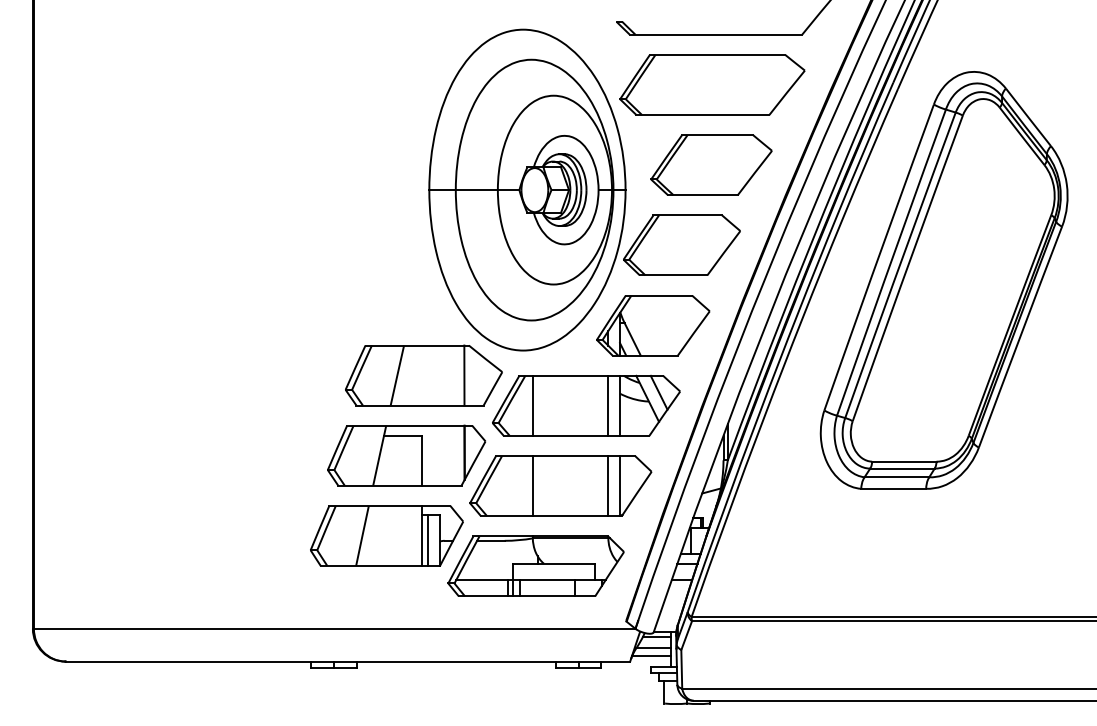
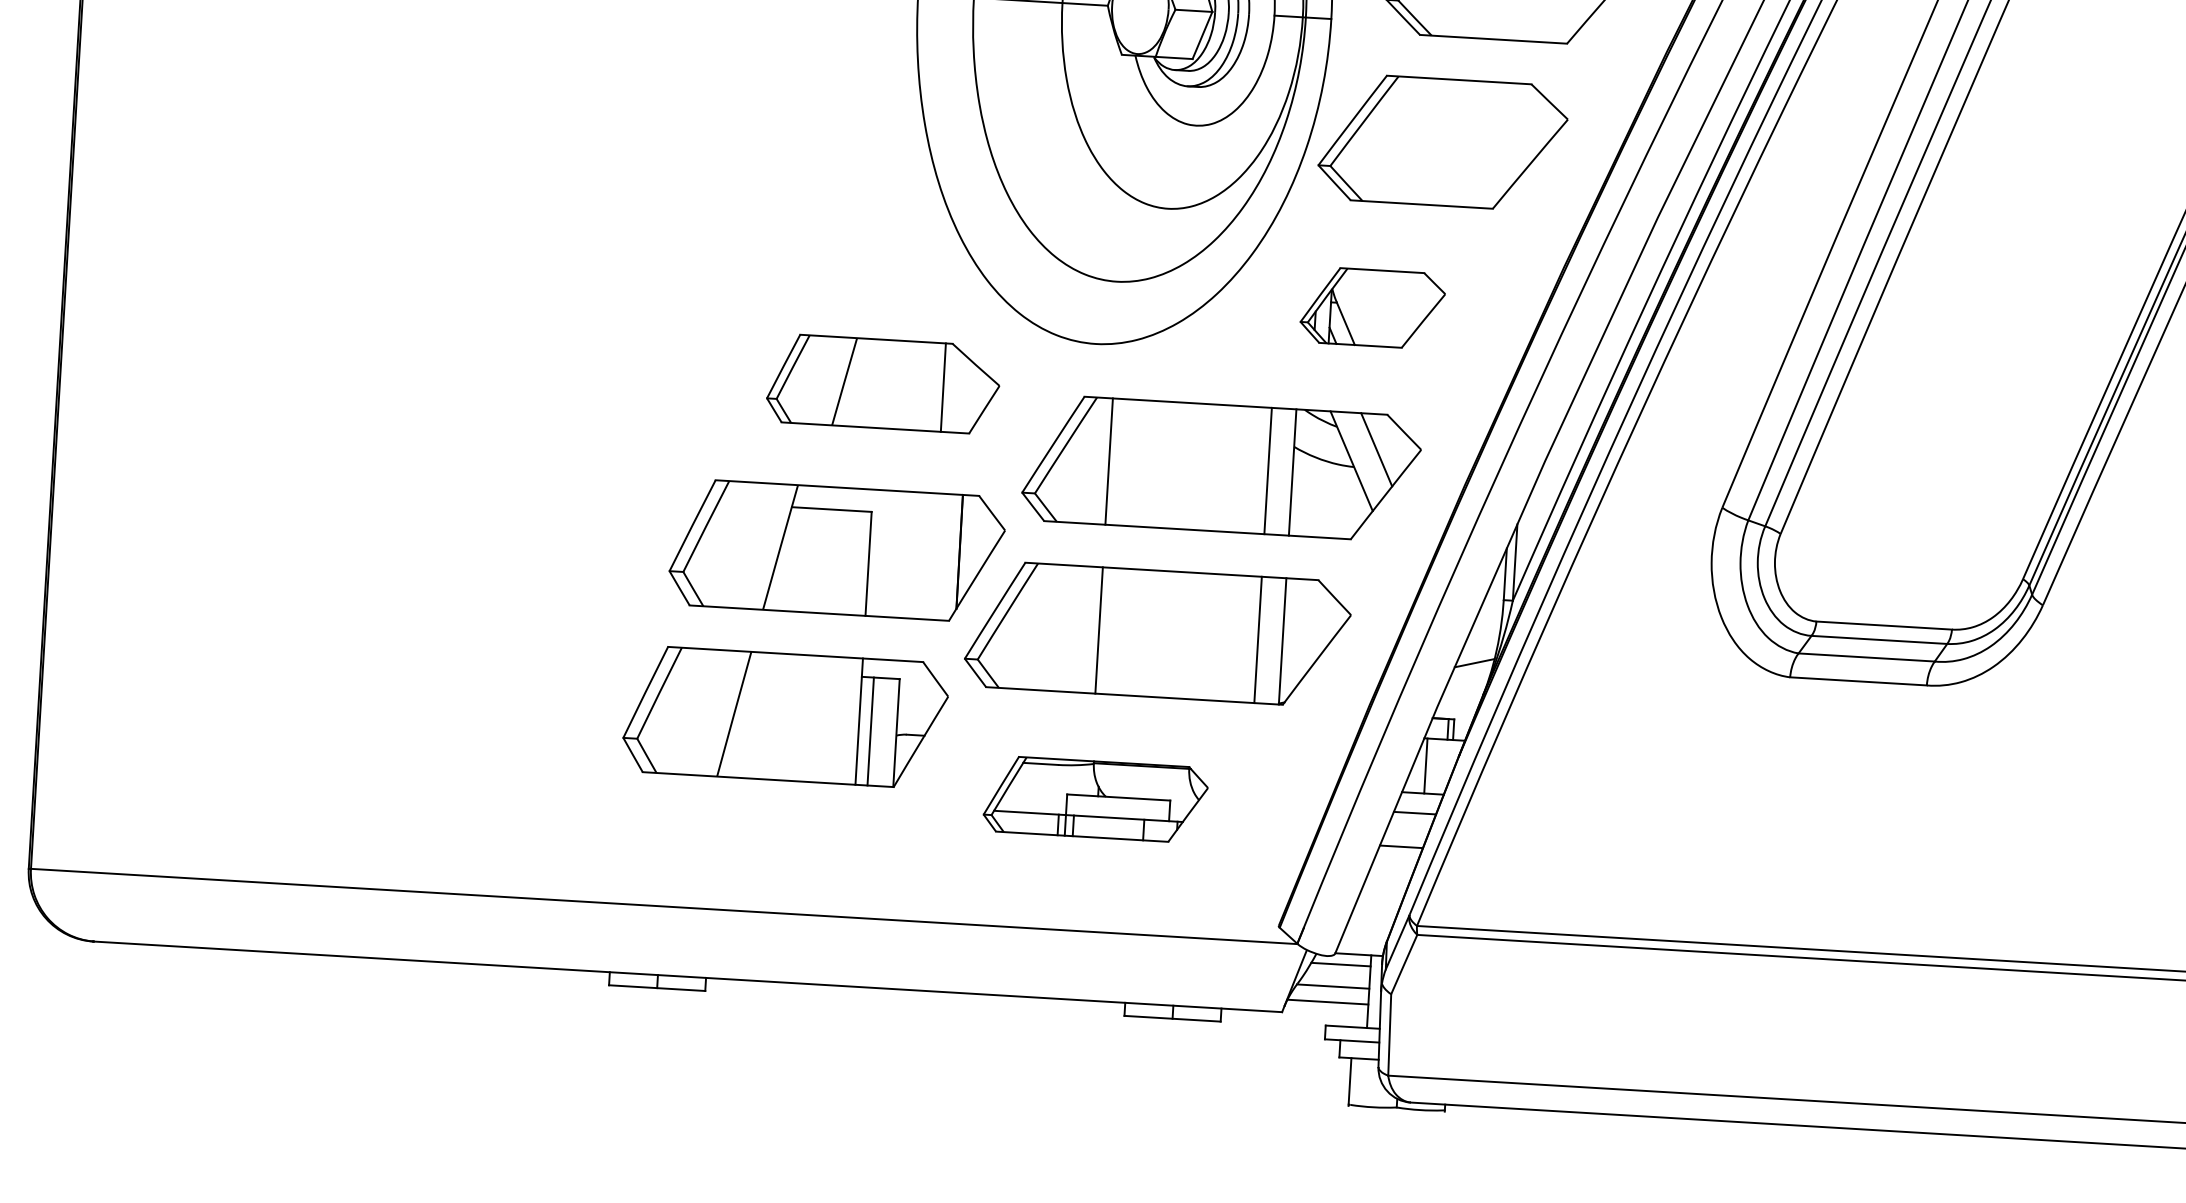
part: (653, 325) -> (1373, 307), size x0.6
part: (423, 375) -> (882, 384), size x0.7
part: (535, 565) -> (1094, 797), size x0.6

